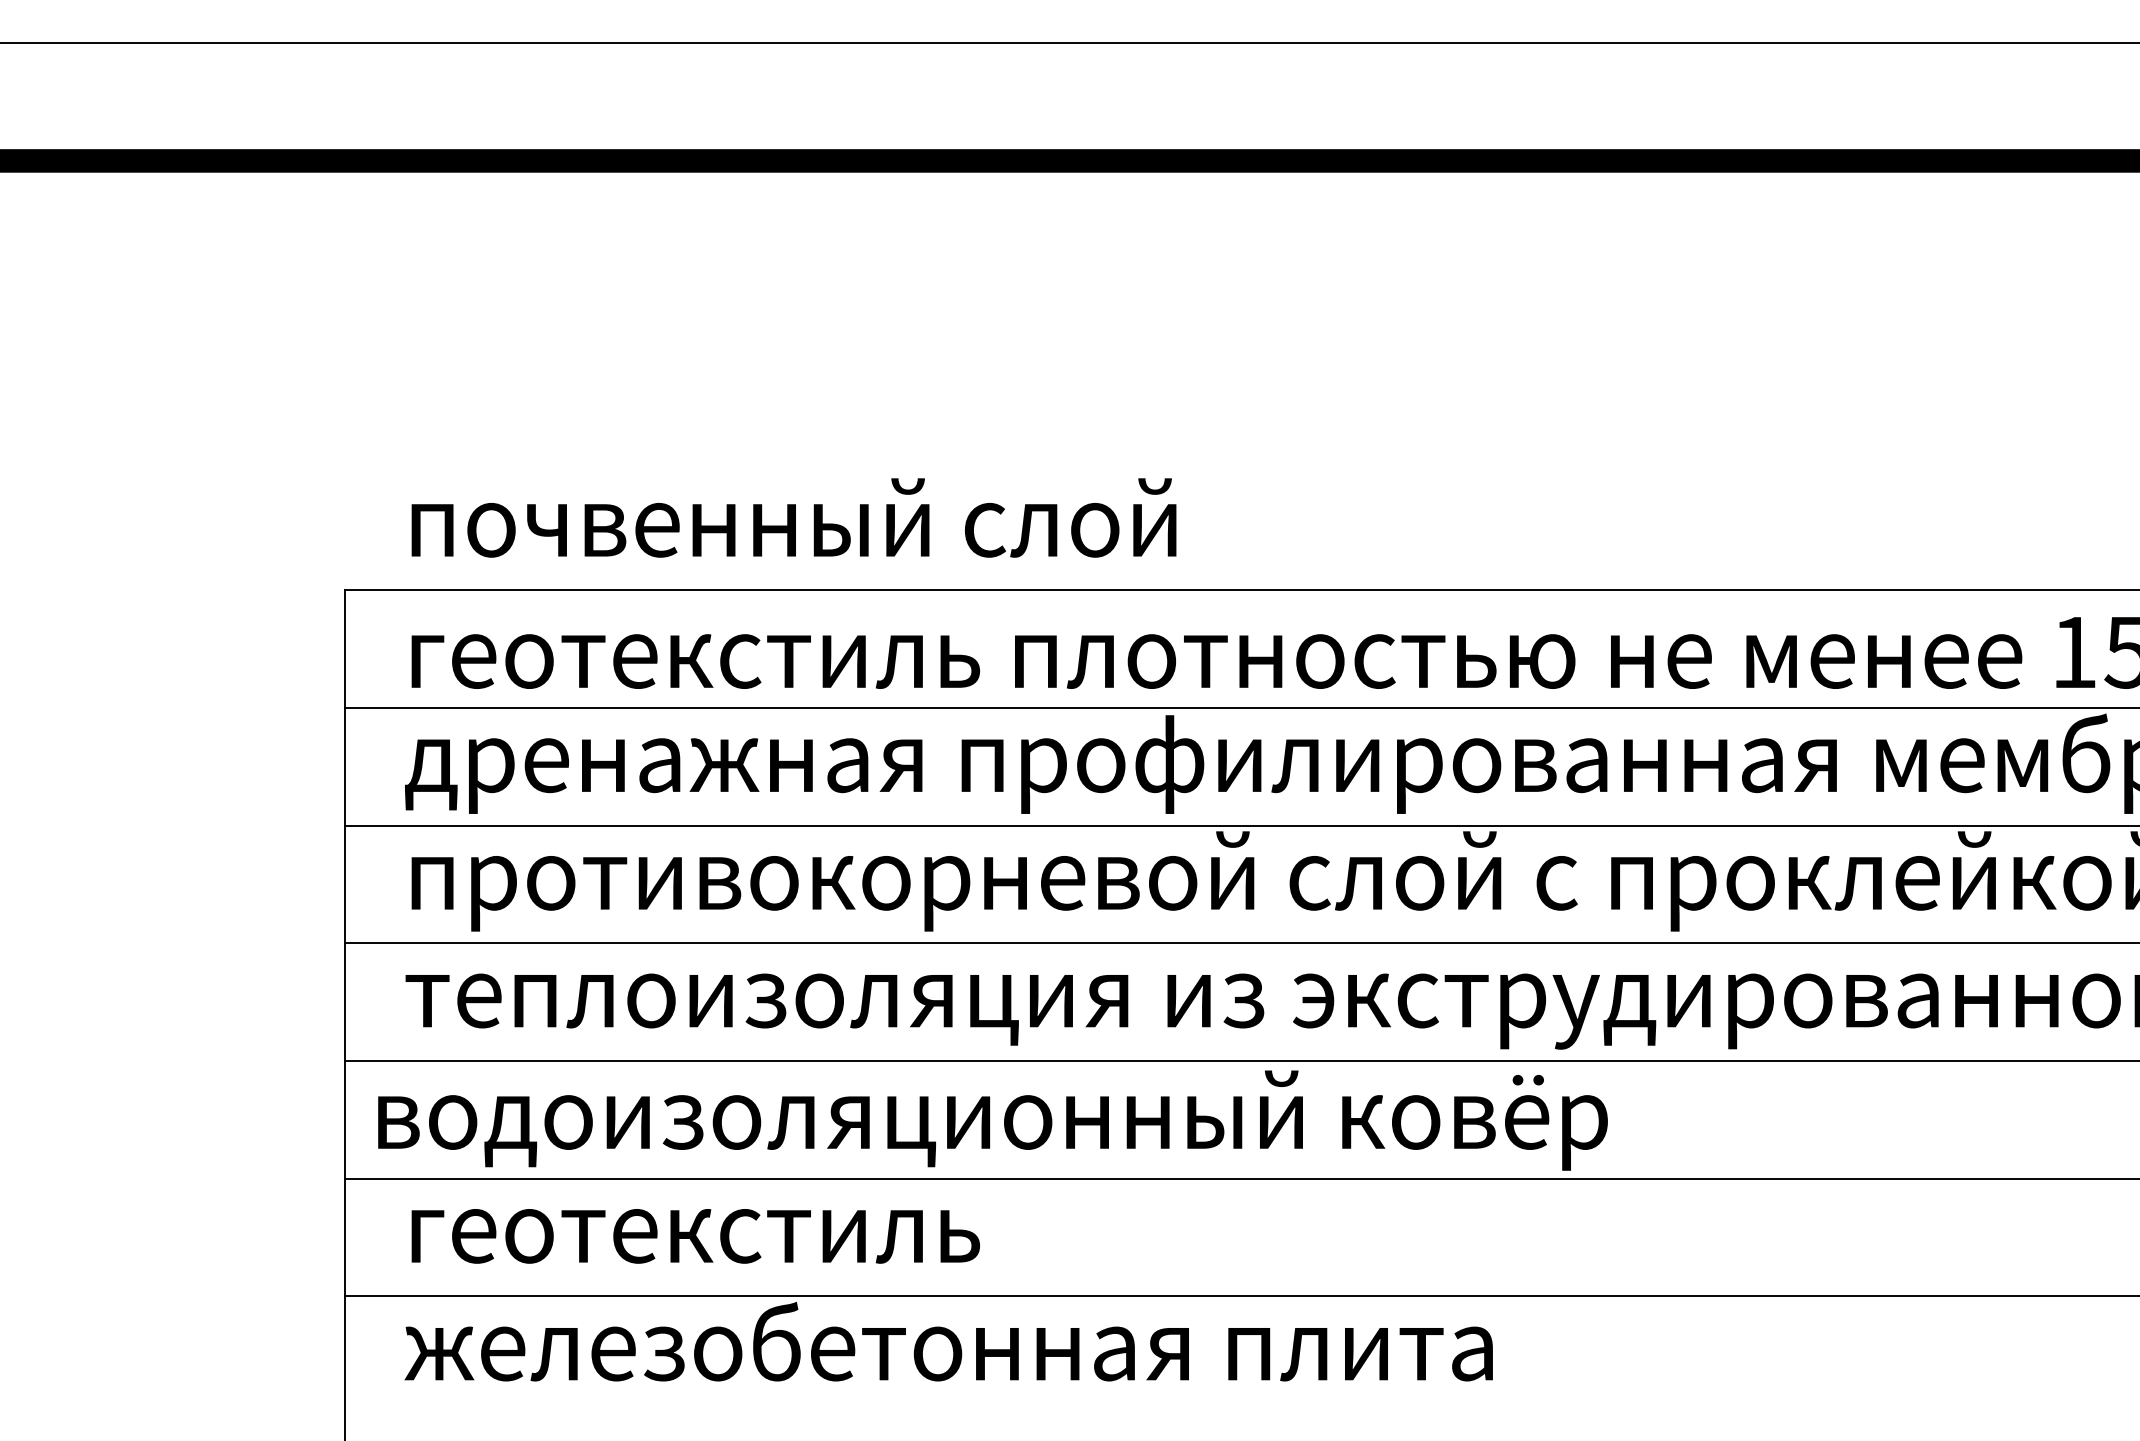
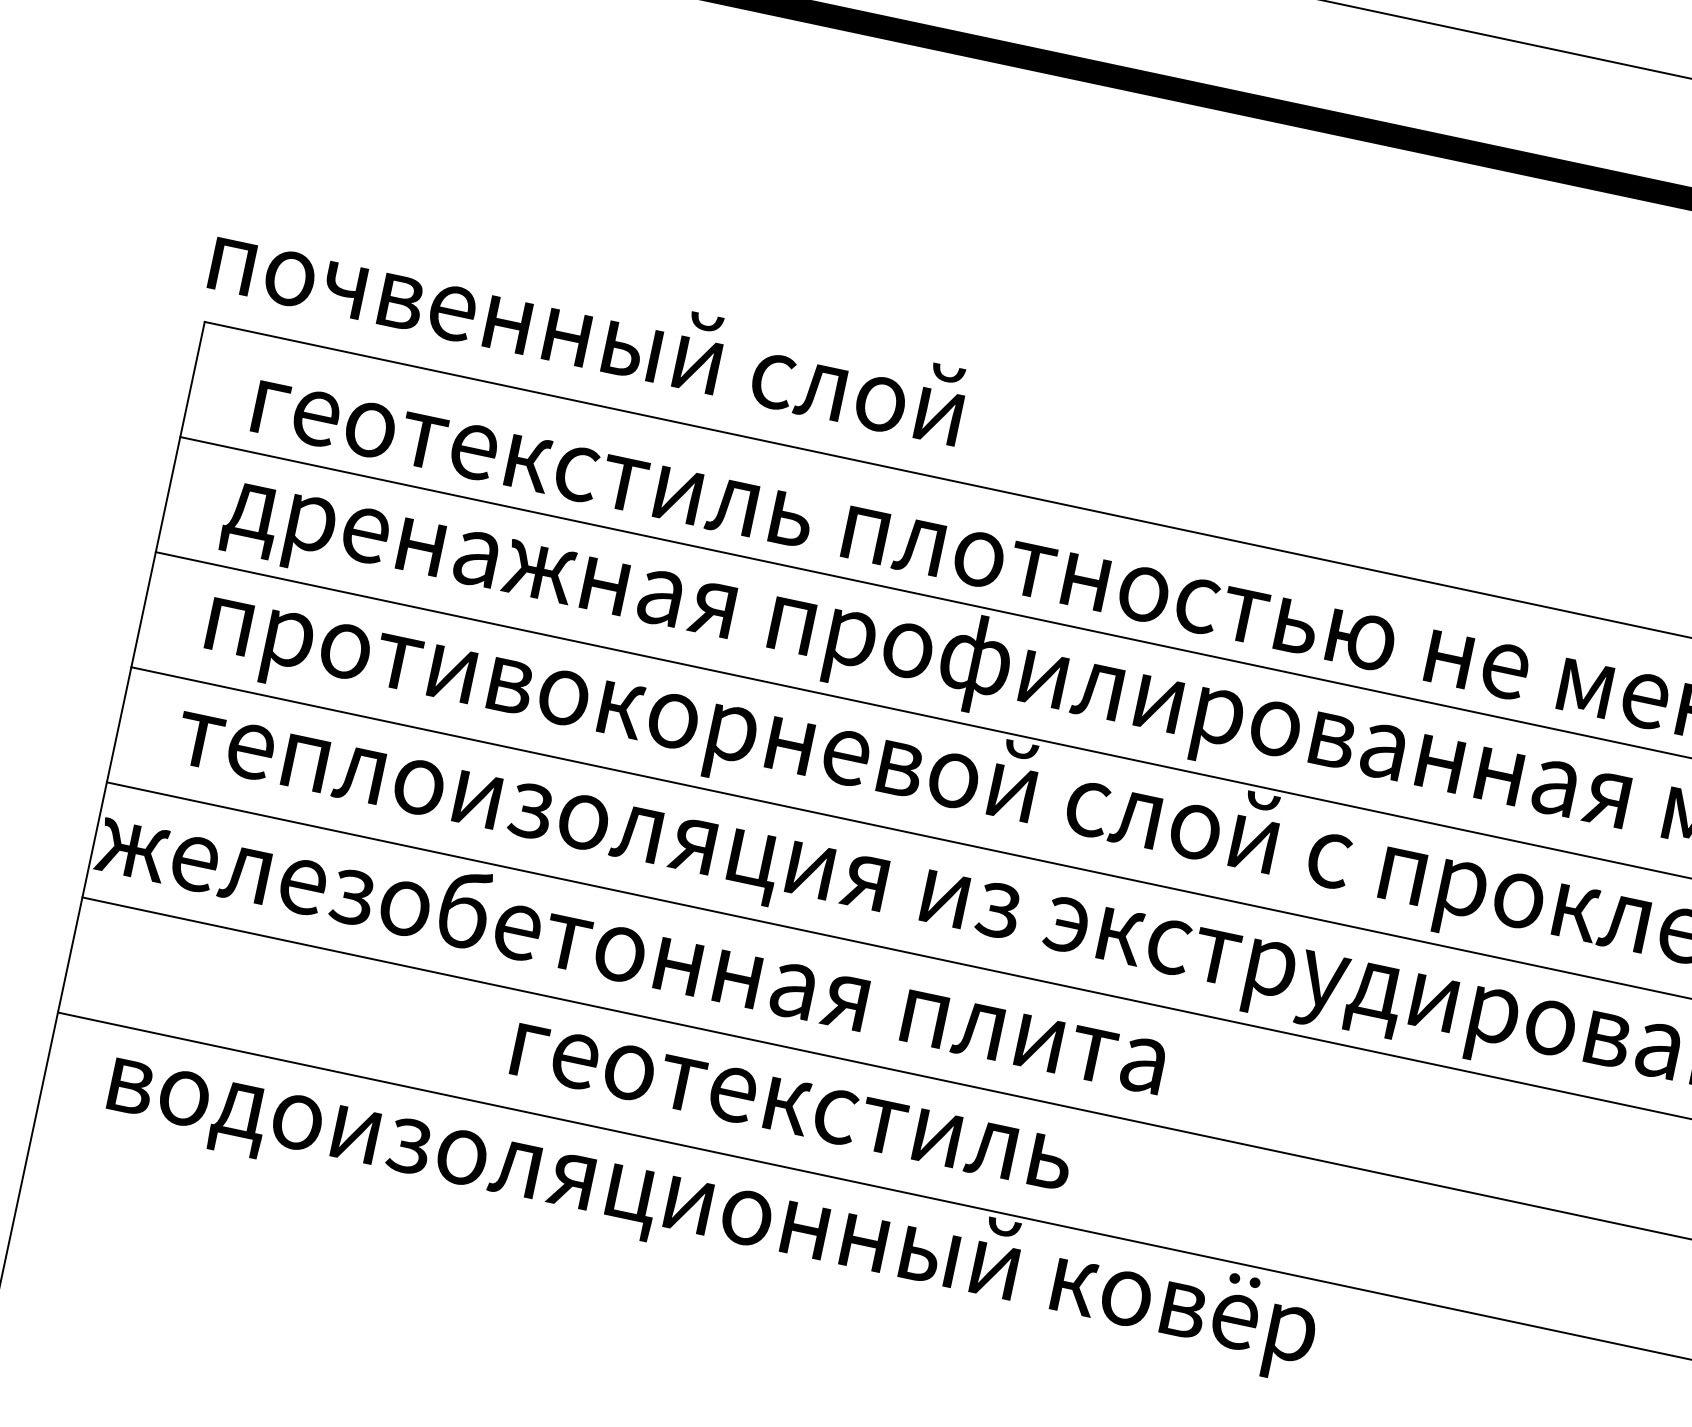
text: (793, 517) -> (588, 329), moved
text: (978, 1120) -> (714, 972), водоизоляционный ковёр -> железобетонная плита
text: (695, 1236) -> (791, 1107), moved
text: (1022, 1351) -> (709, 1207), железобетонная плита -> водоизоляционный ковёр

